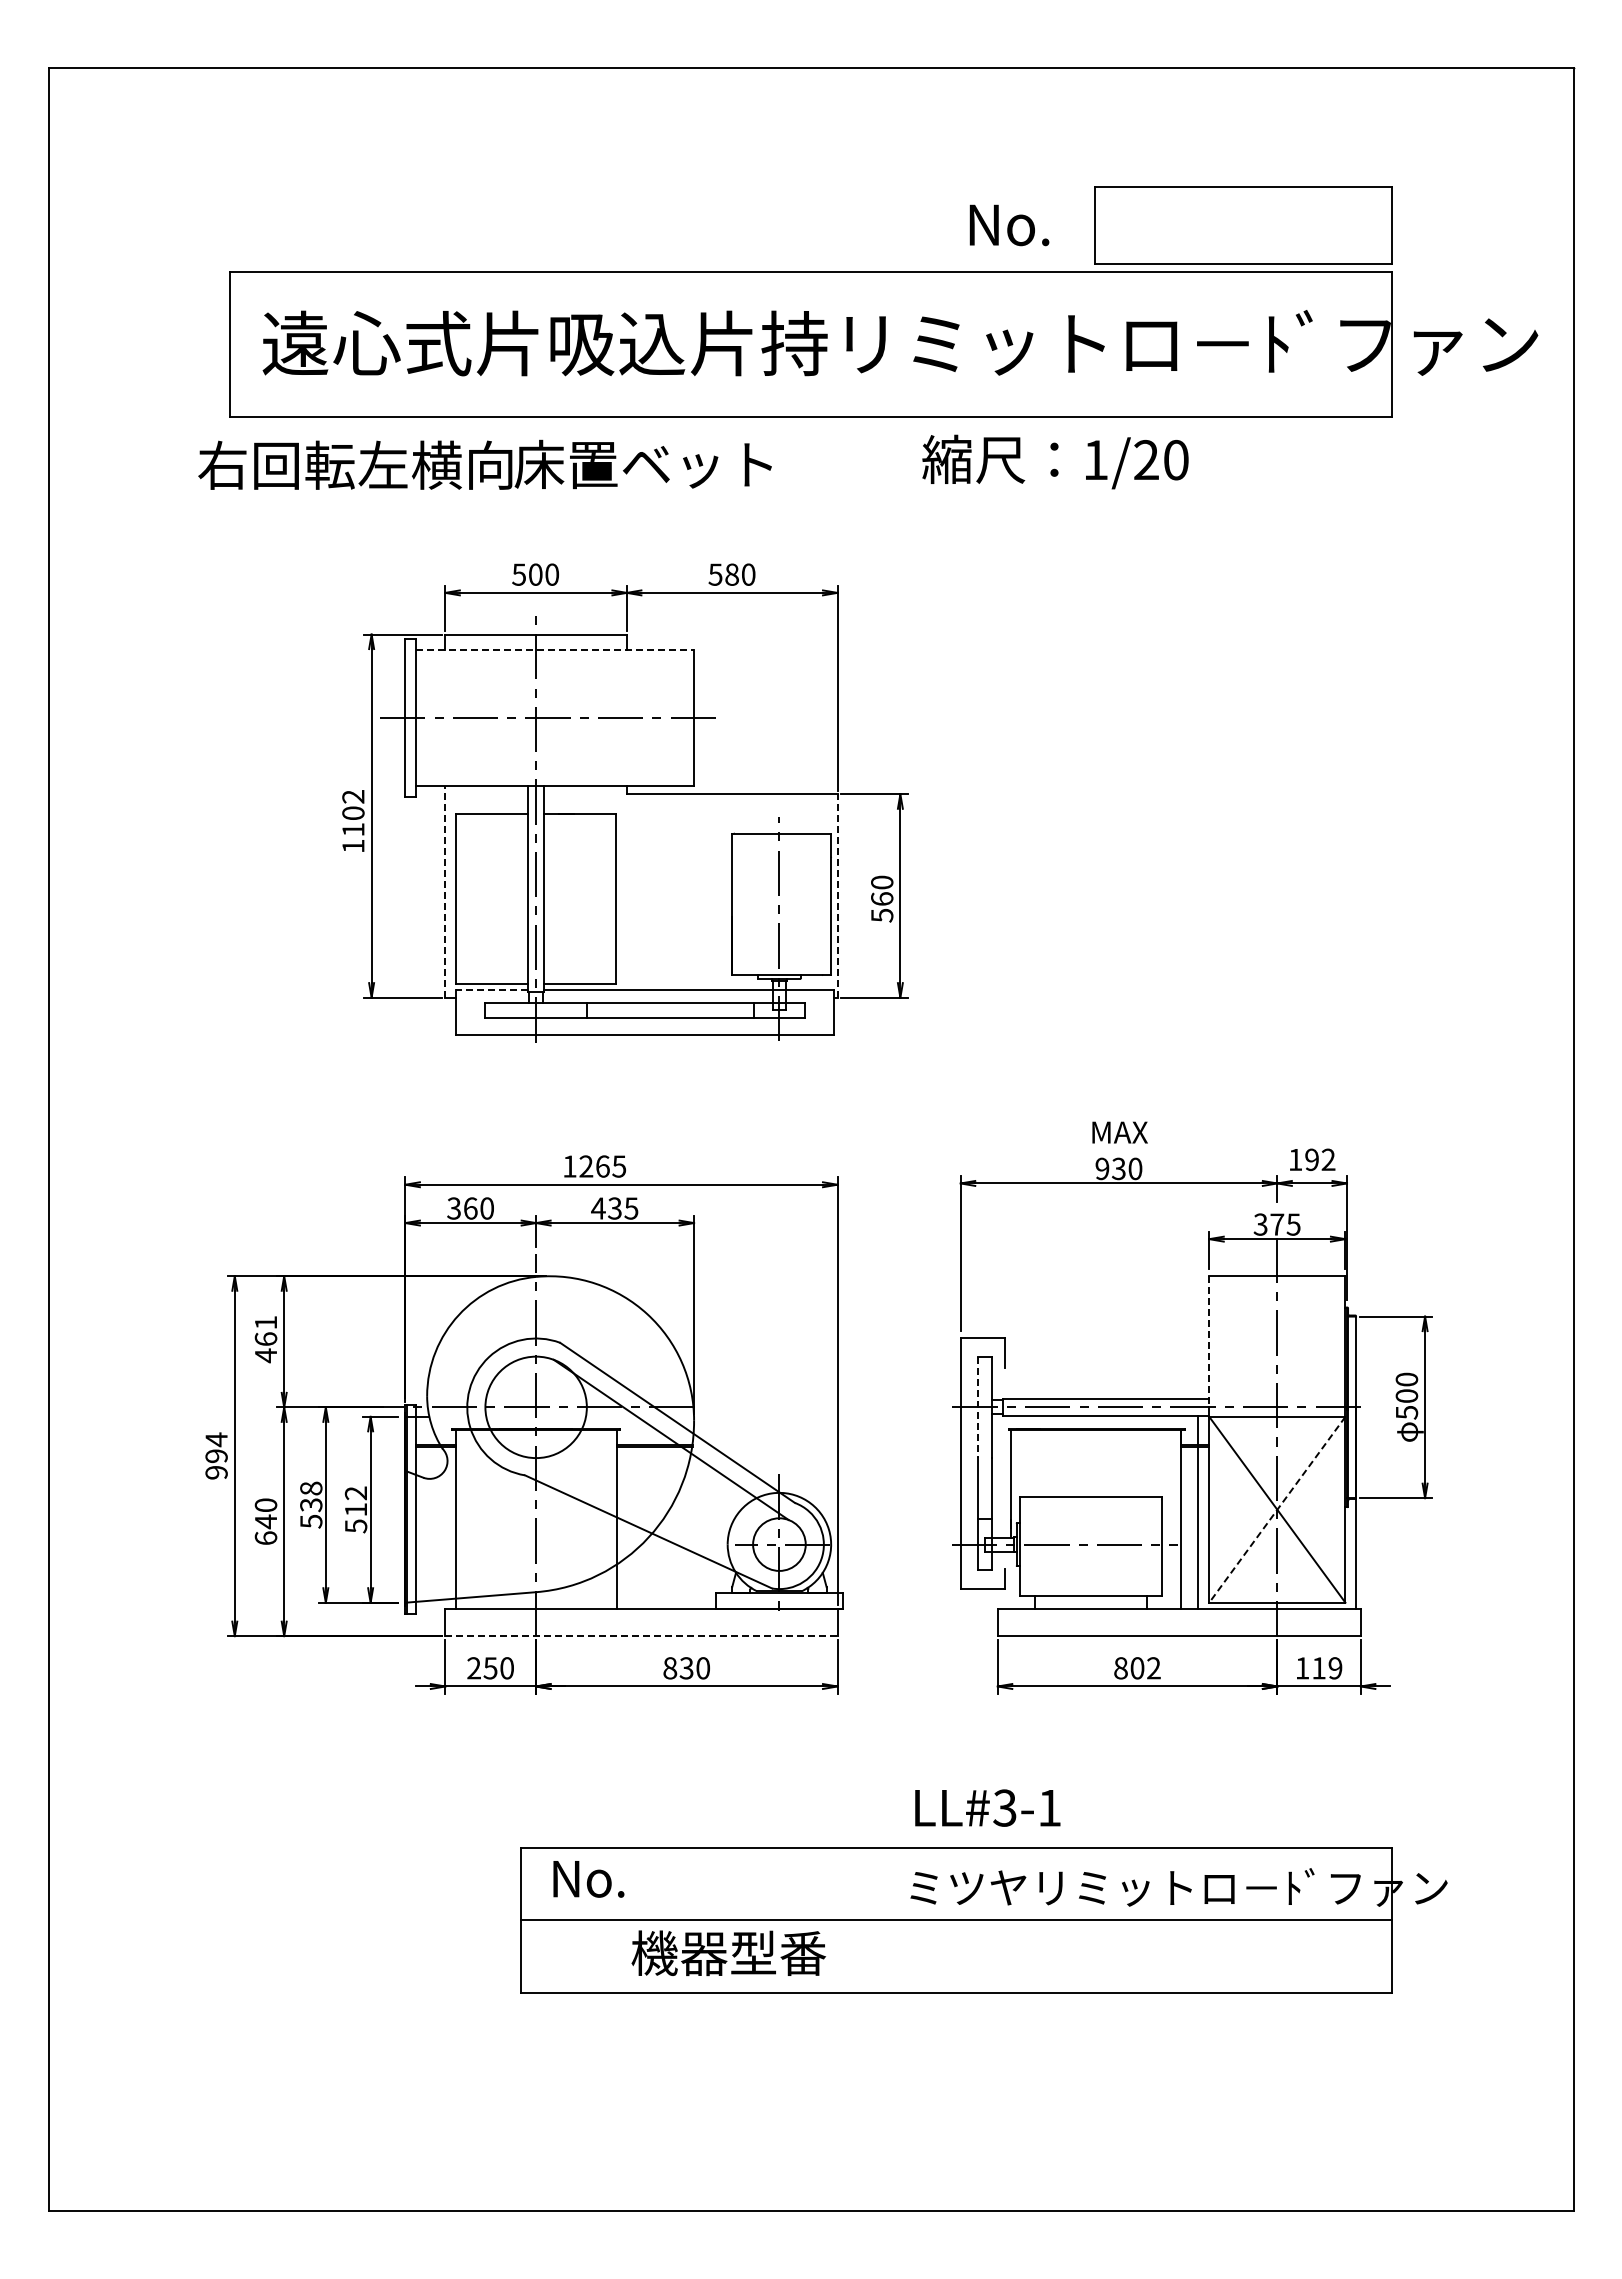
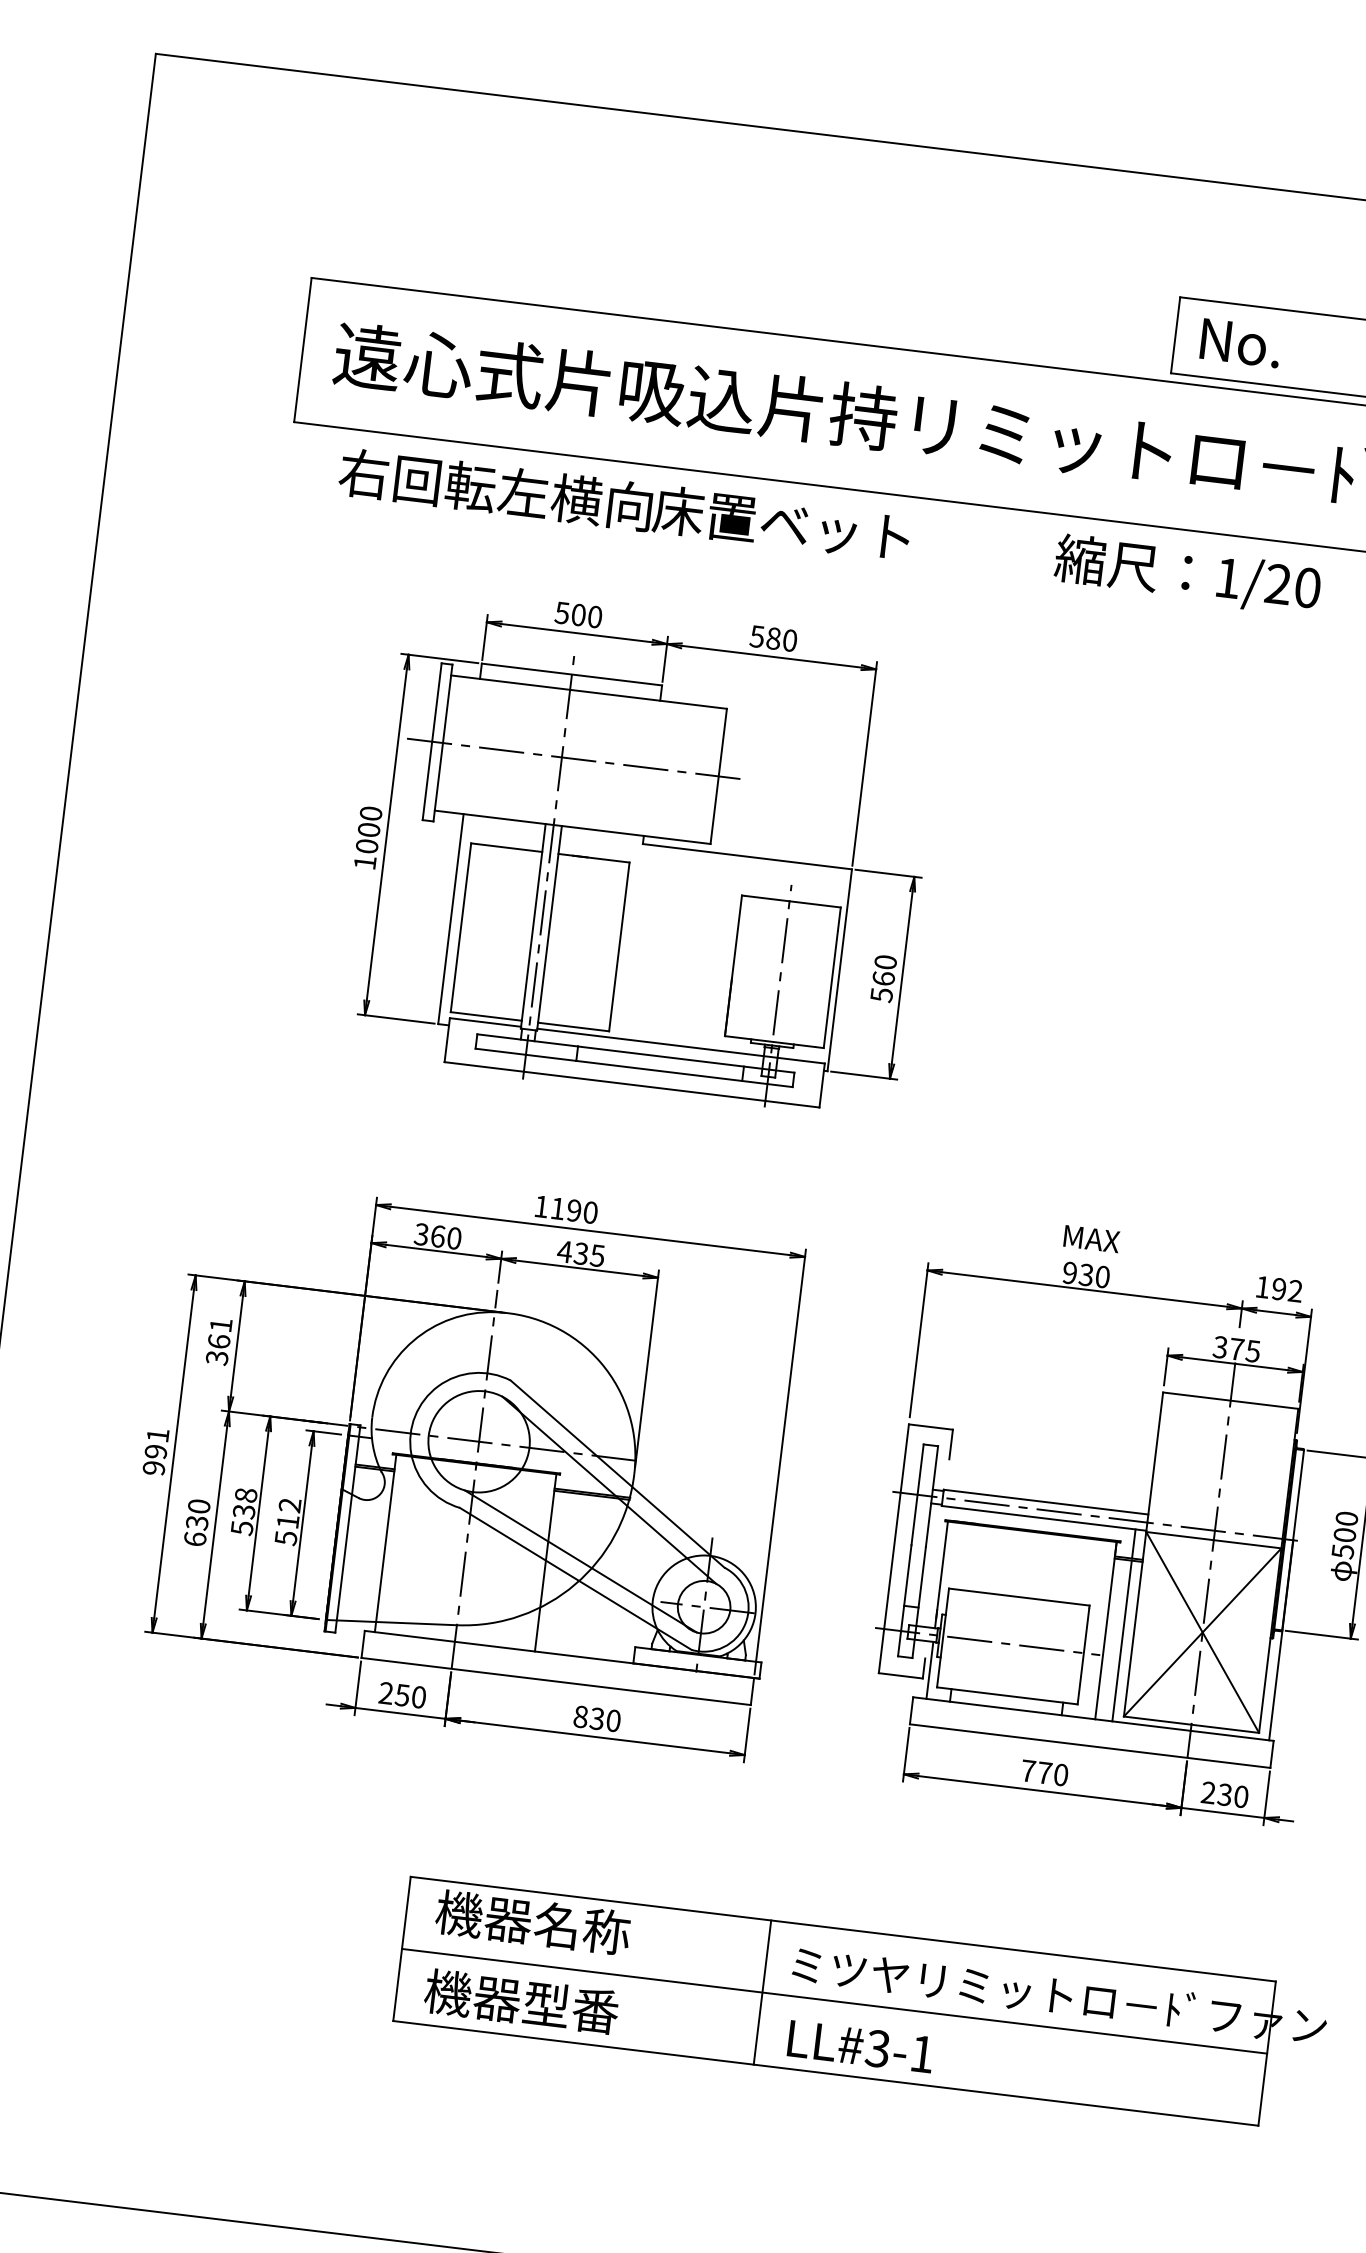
text: (1009, 225) -> (1240, 343), moved
text: (1055, 461) -> (1187, 574), moved
text: (484, 464) -> (624, 504), moved
line: (555, 649) -> (589, 691), dashed -> solid
text: (353, 813) -> (369, 830), 1102 -> 1000
line: (445, 891) -> (451, 918), dashed -> solid
line: (837, 895) -> (839, 969), dashed -> solid
line: (492, 990) -> (485, 1022), dashed -> solid
text: (602, 1166) -> (573, 1210), 1265 -> 1190
line: (1209, 1341) -> (1155, 1457), dashed -> solid
text: (265, 1355) -> (216, 1357), 461 -> 361
line: (977, 1407) -> (917, 1494), dashed -> solid
text: (216, 1439) -> (157, 1435), 994 -> 991
line: (1277, 1510) -> (1202, 1633), dashed -> solid
line: (651, 1513) -> (580, 1560), added
text: (265, 1521) -> (196, 1522), 640 -> 630
line: (1011, 1579) -> (930, 1669), added
line: (641, 1636) -> (556, 1681), dashed -> solid
text: (1137, 1668) -> (1044, 1773), 802 -> 770
text: (1318, 1668) -> (1224, 1794), 119 -> 230
text: (987, 1807) -> (860, 2046), moved
text: (647, 1878) -> (533, 1922), No. -> 機器名称
line: (883, 1919) -> (762, 1991), added
text: (728, 1952) -> (521, 2001), moved

